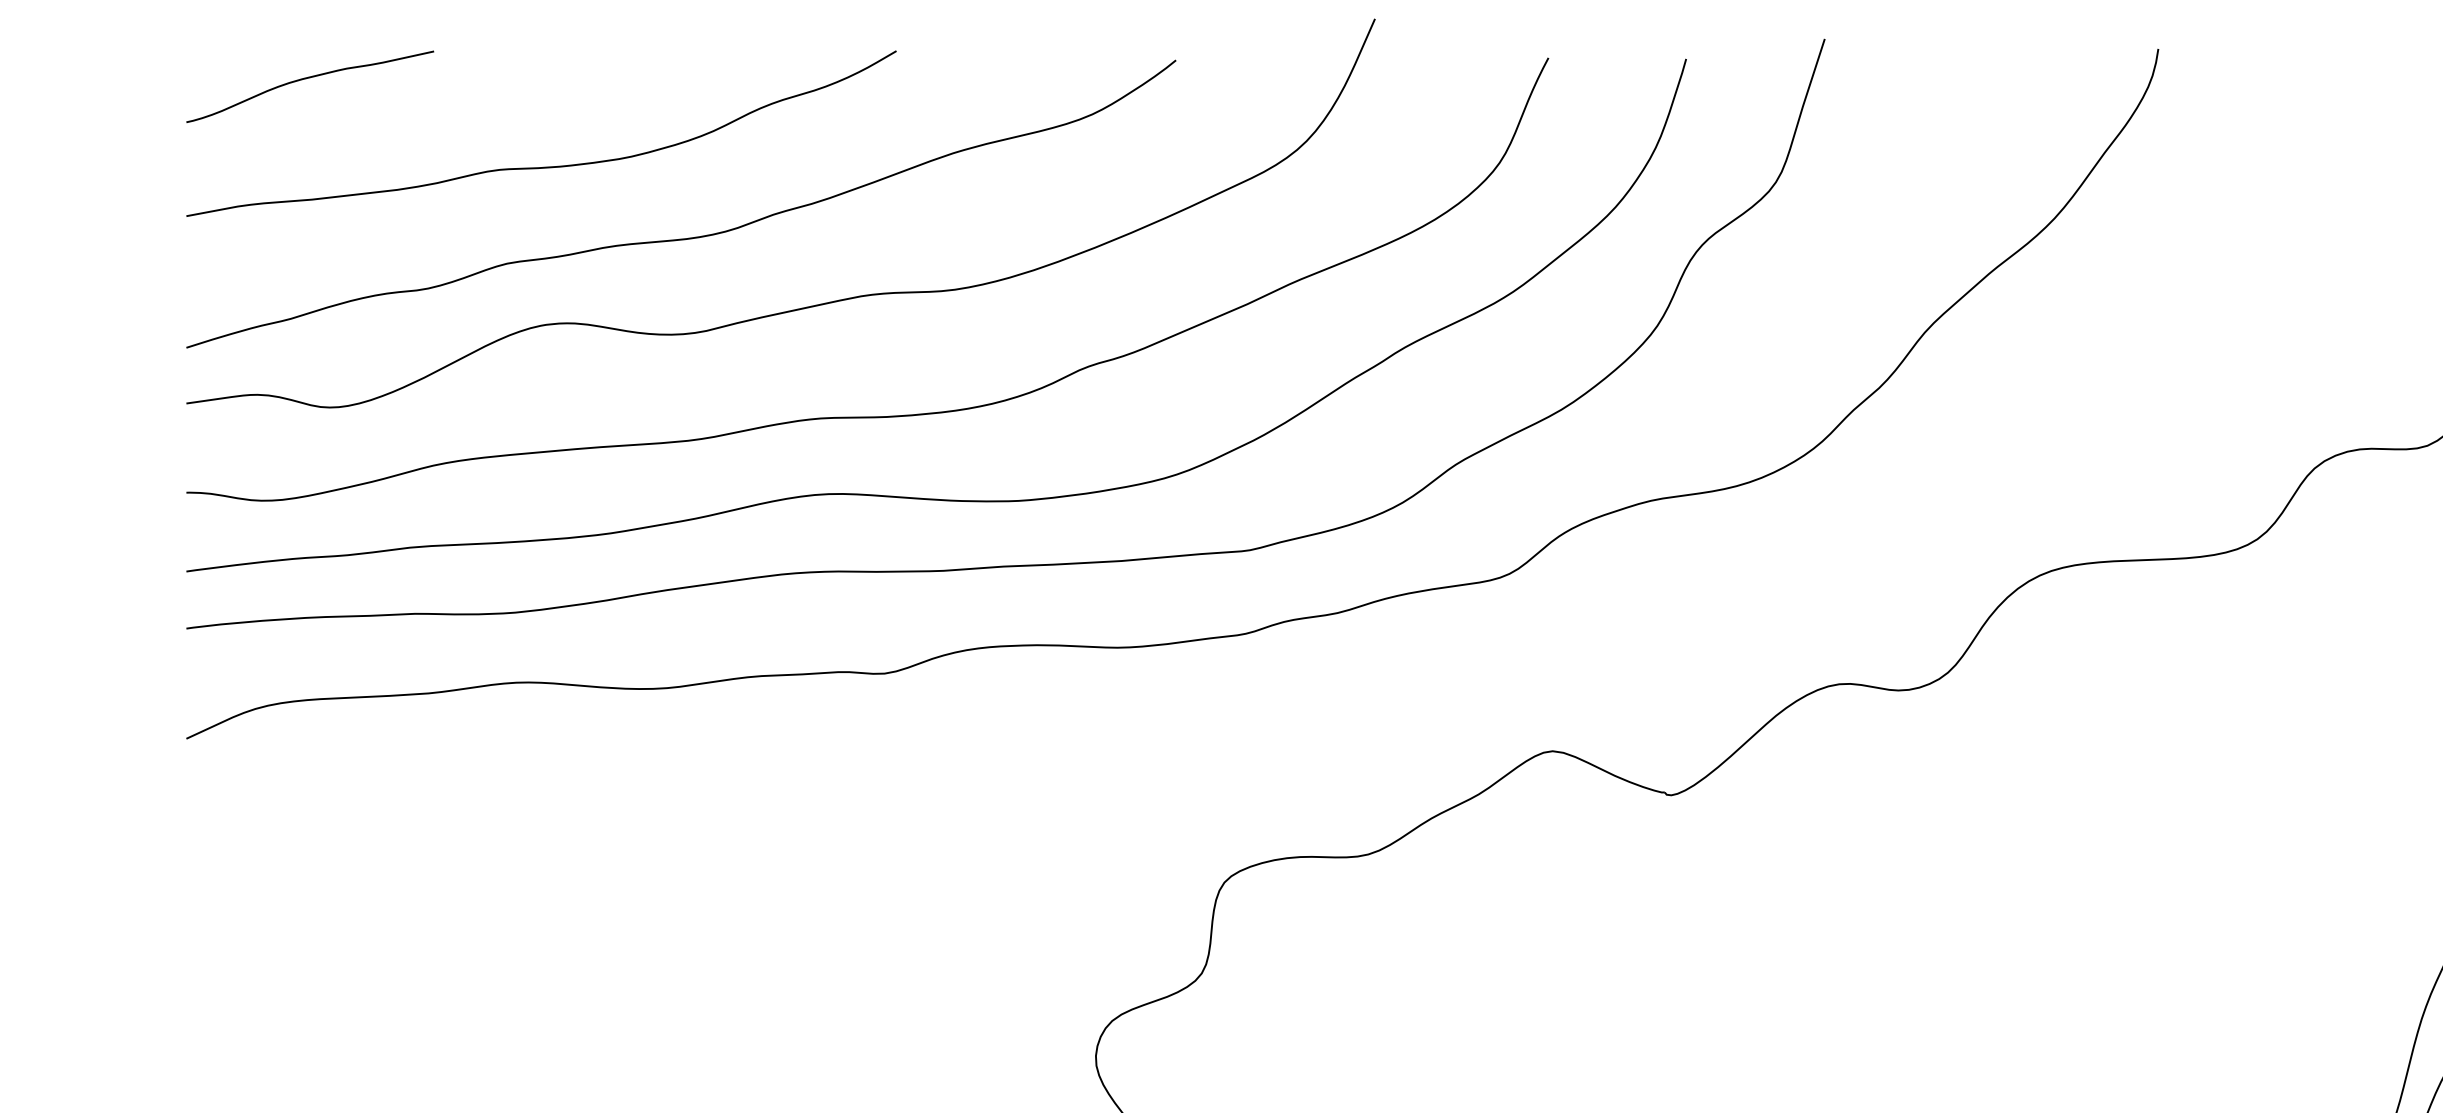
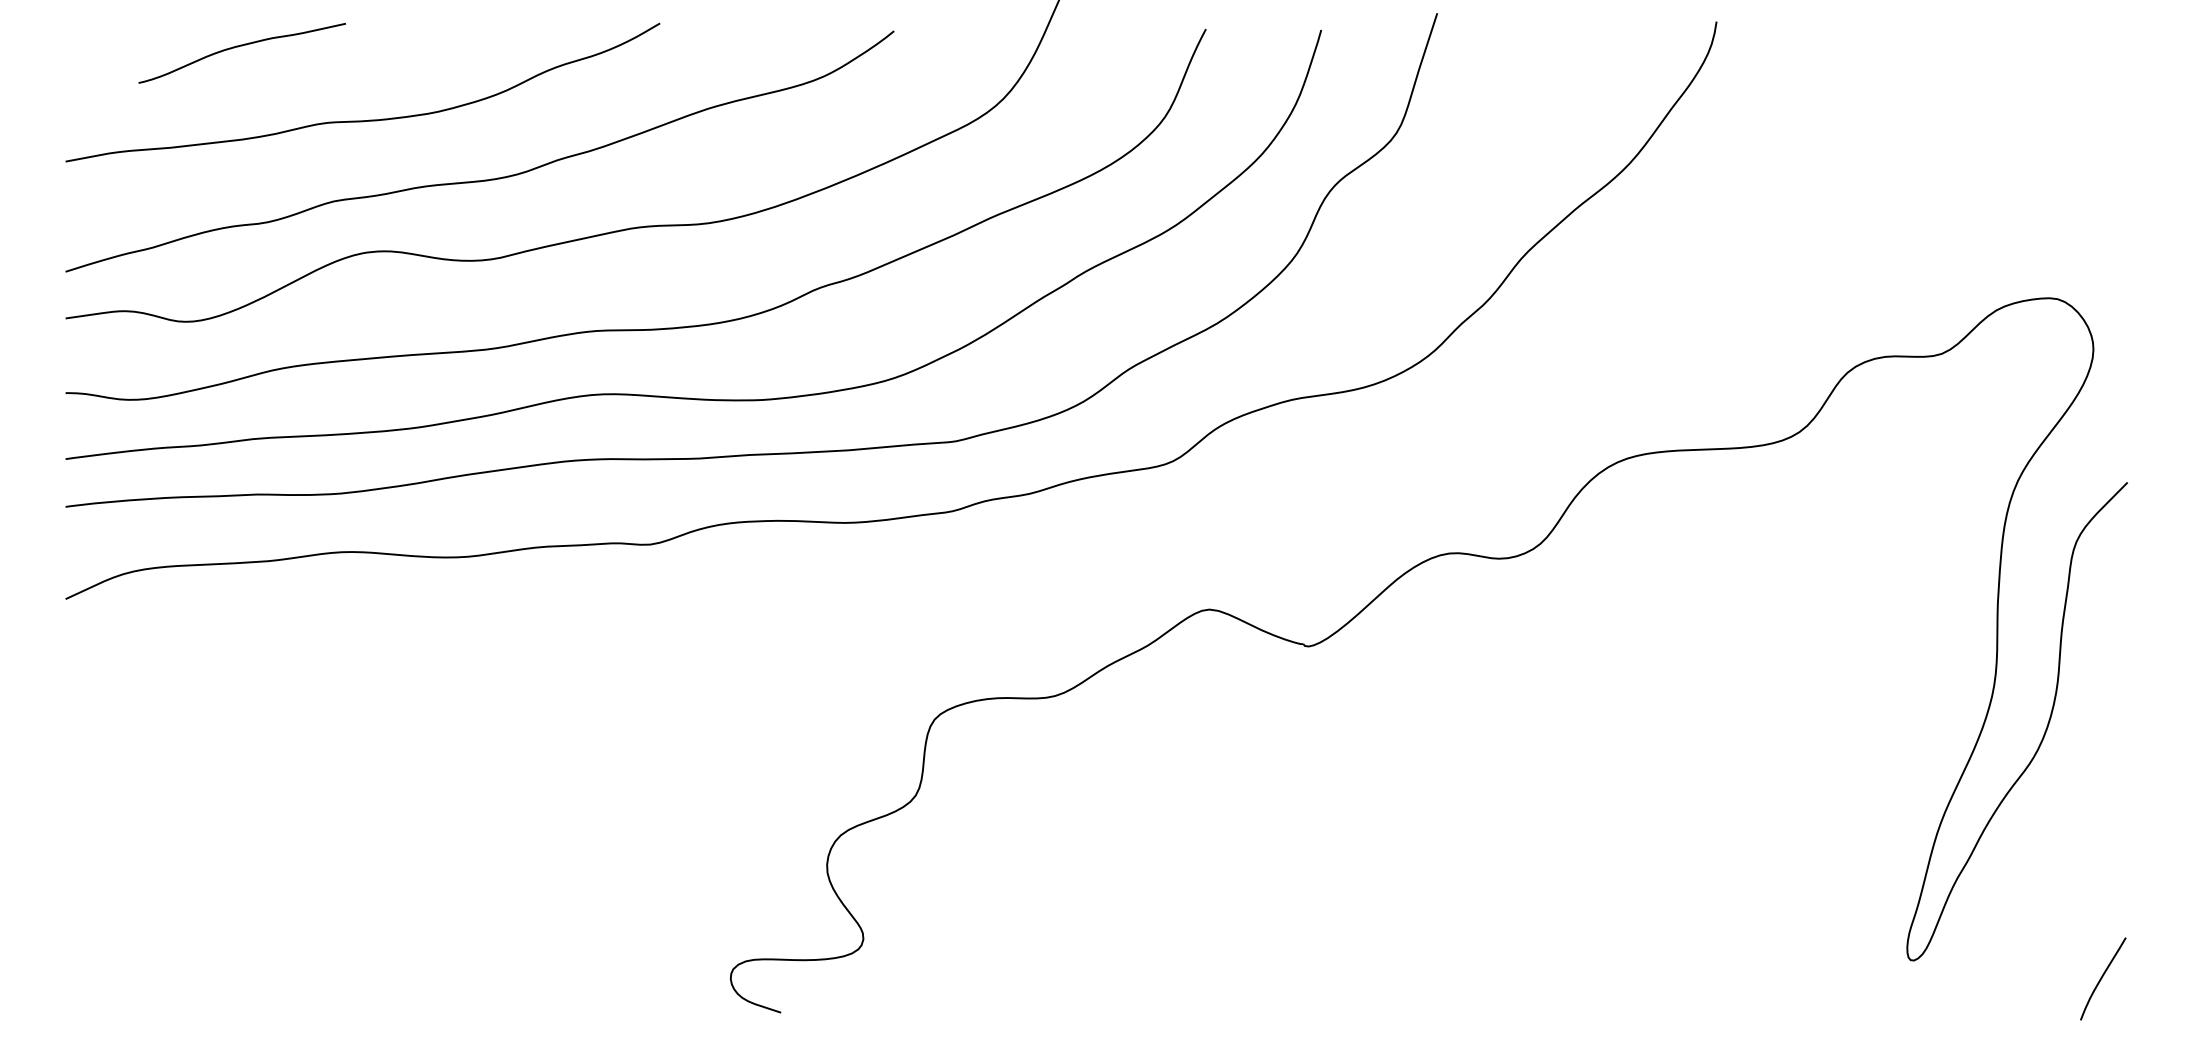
curve: (305, 79) -> (238, 47), moved

